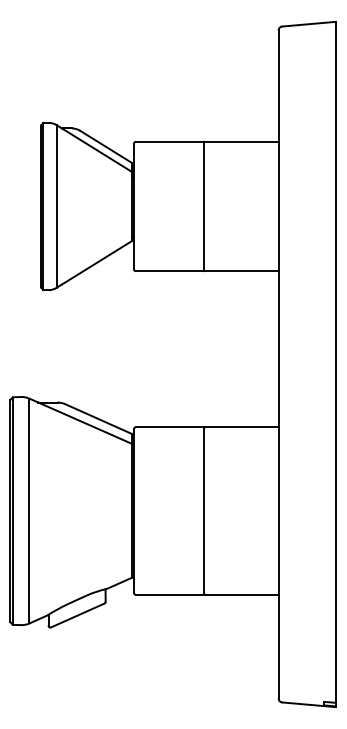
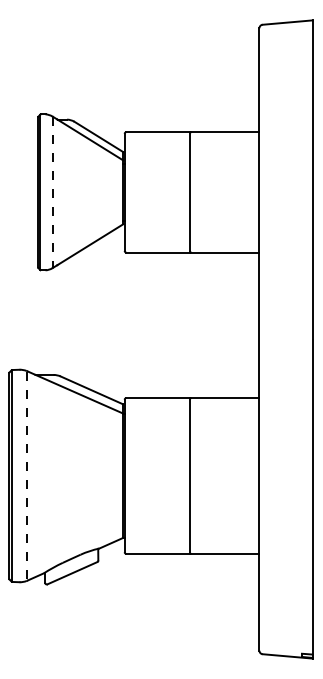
line: (56, 207) -> (52, 193), solid -> dashed
line: (29, 511) -> (27, 476), solid -> dashed

